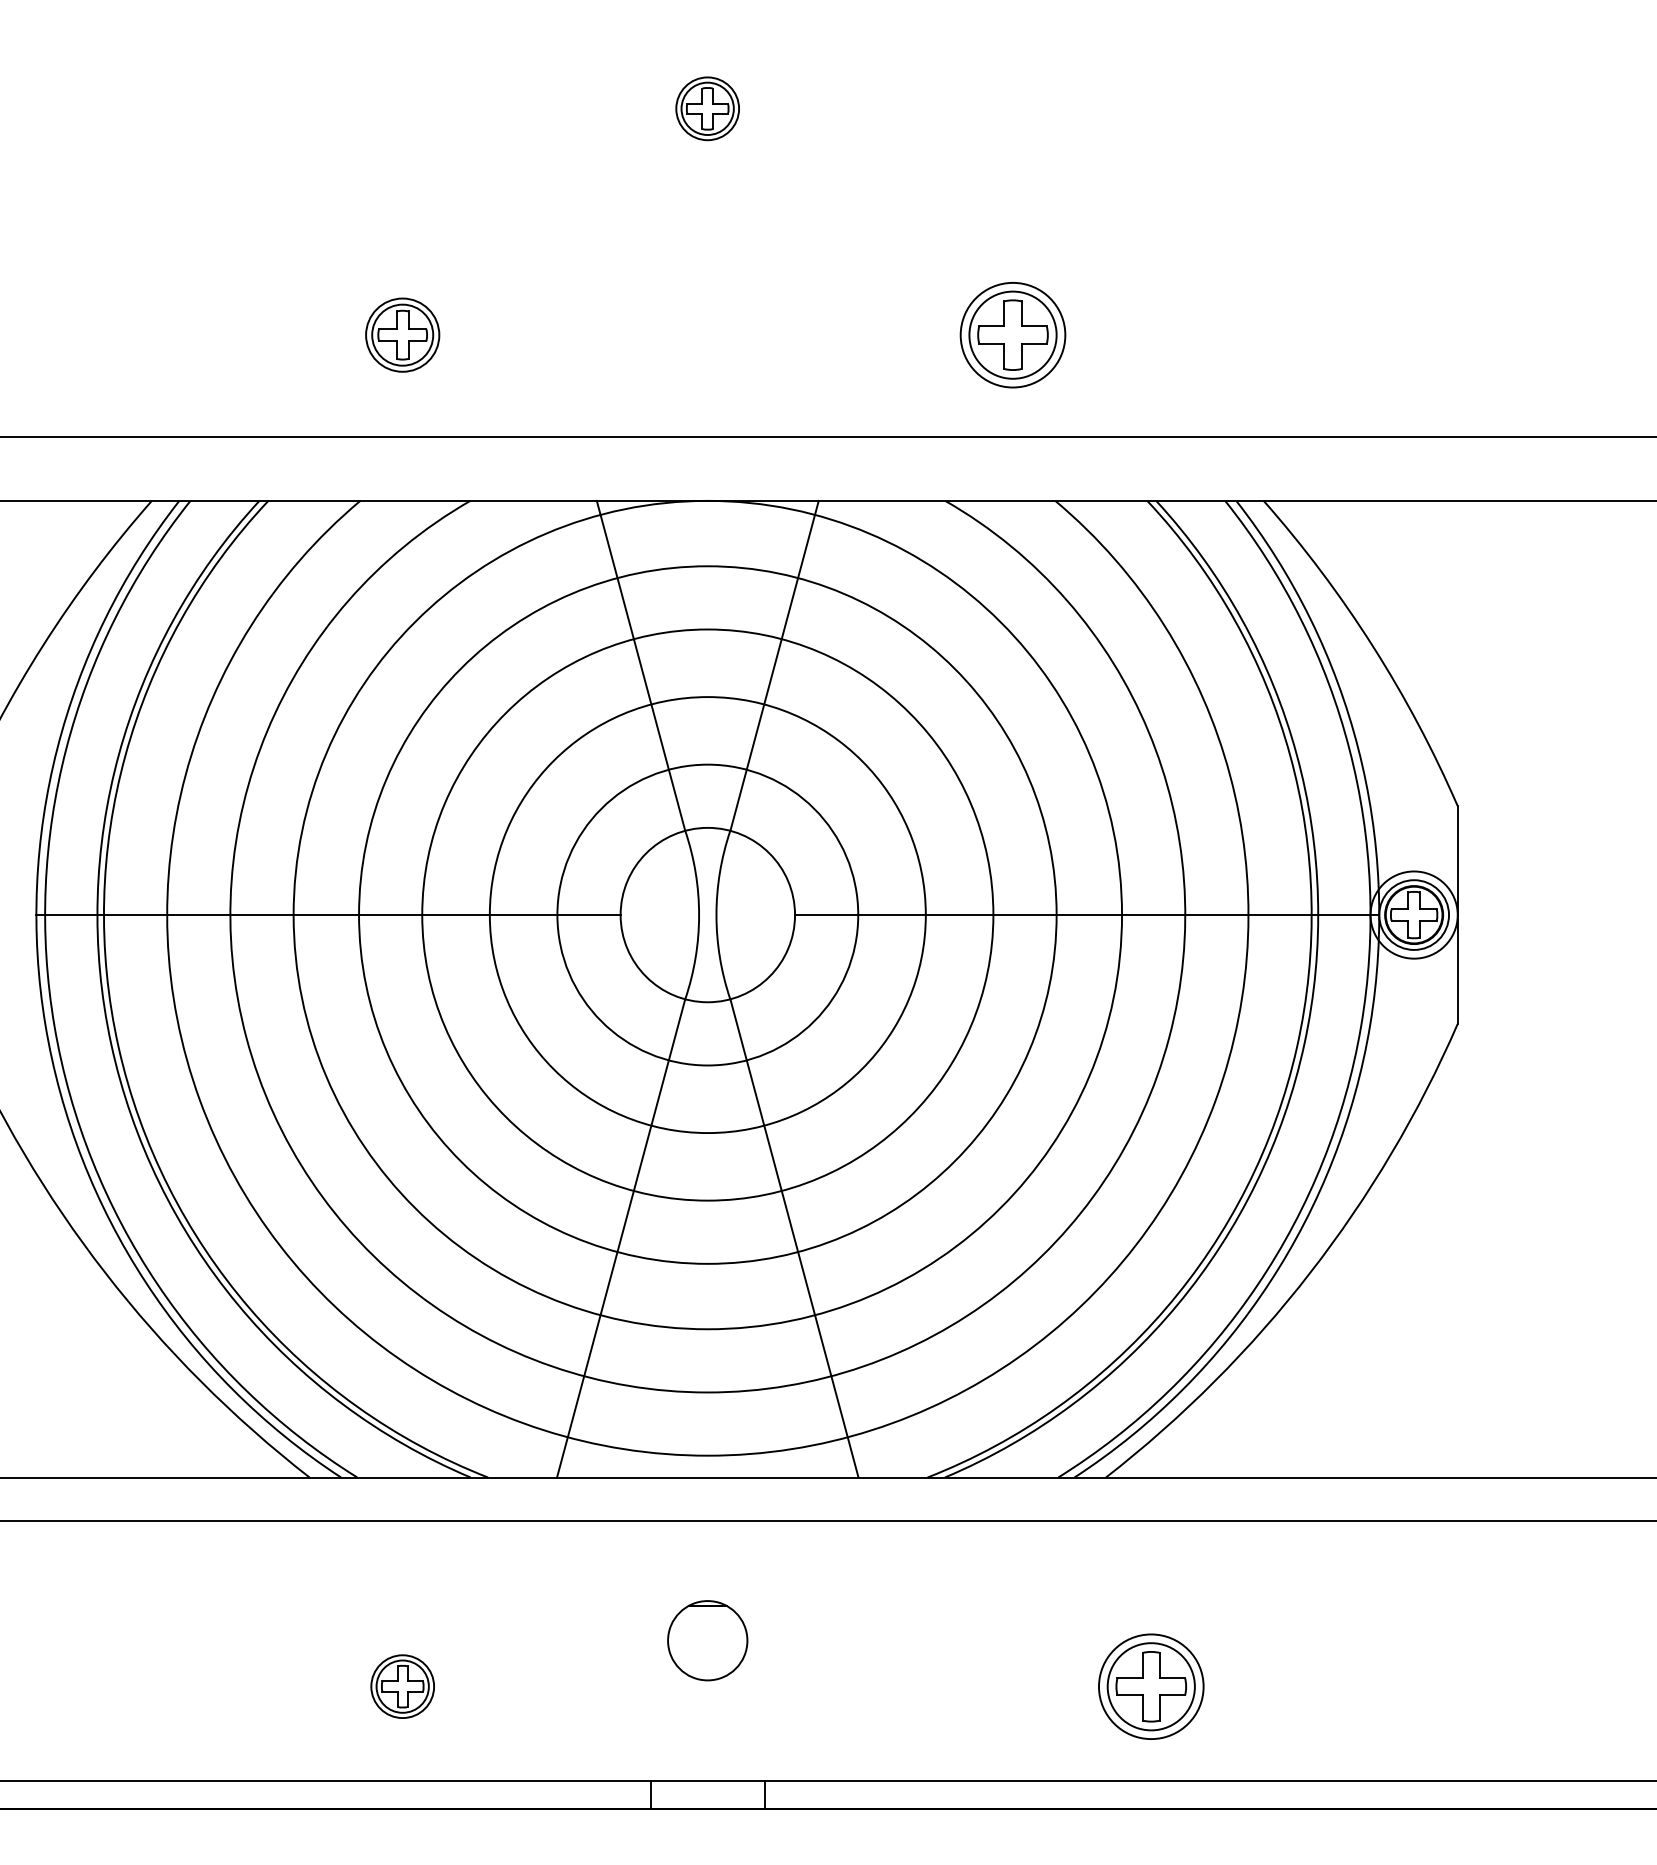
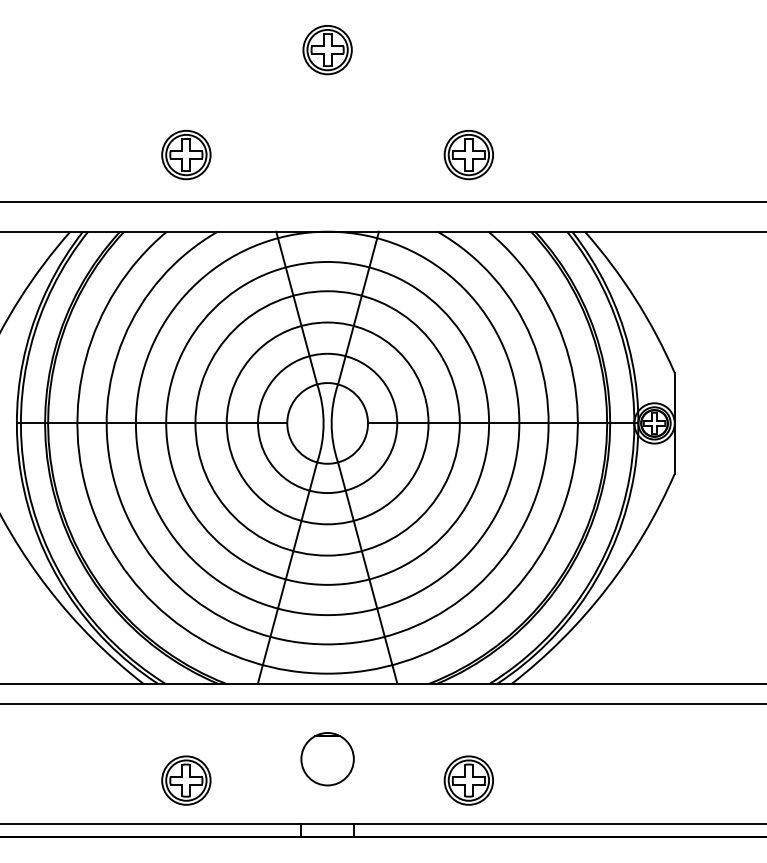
part: (707, 109) -> (327, 50), size x1.67
part: (402, 334) -> (186, 154), size x1.43
part: (707, 1641) -> (327, 759), size x1.43
part: (402, 1686) -> (186, 780), size x1.67
part: (1150, 1686) -> (468, 780), moved

